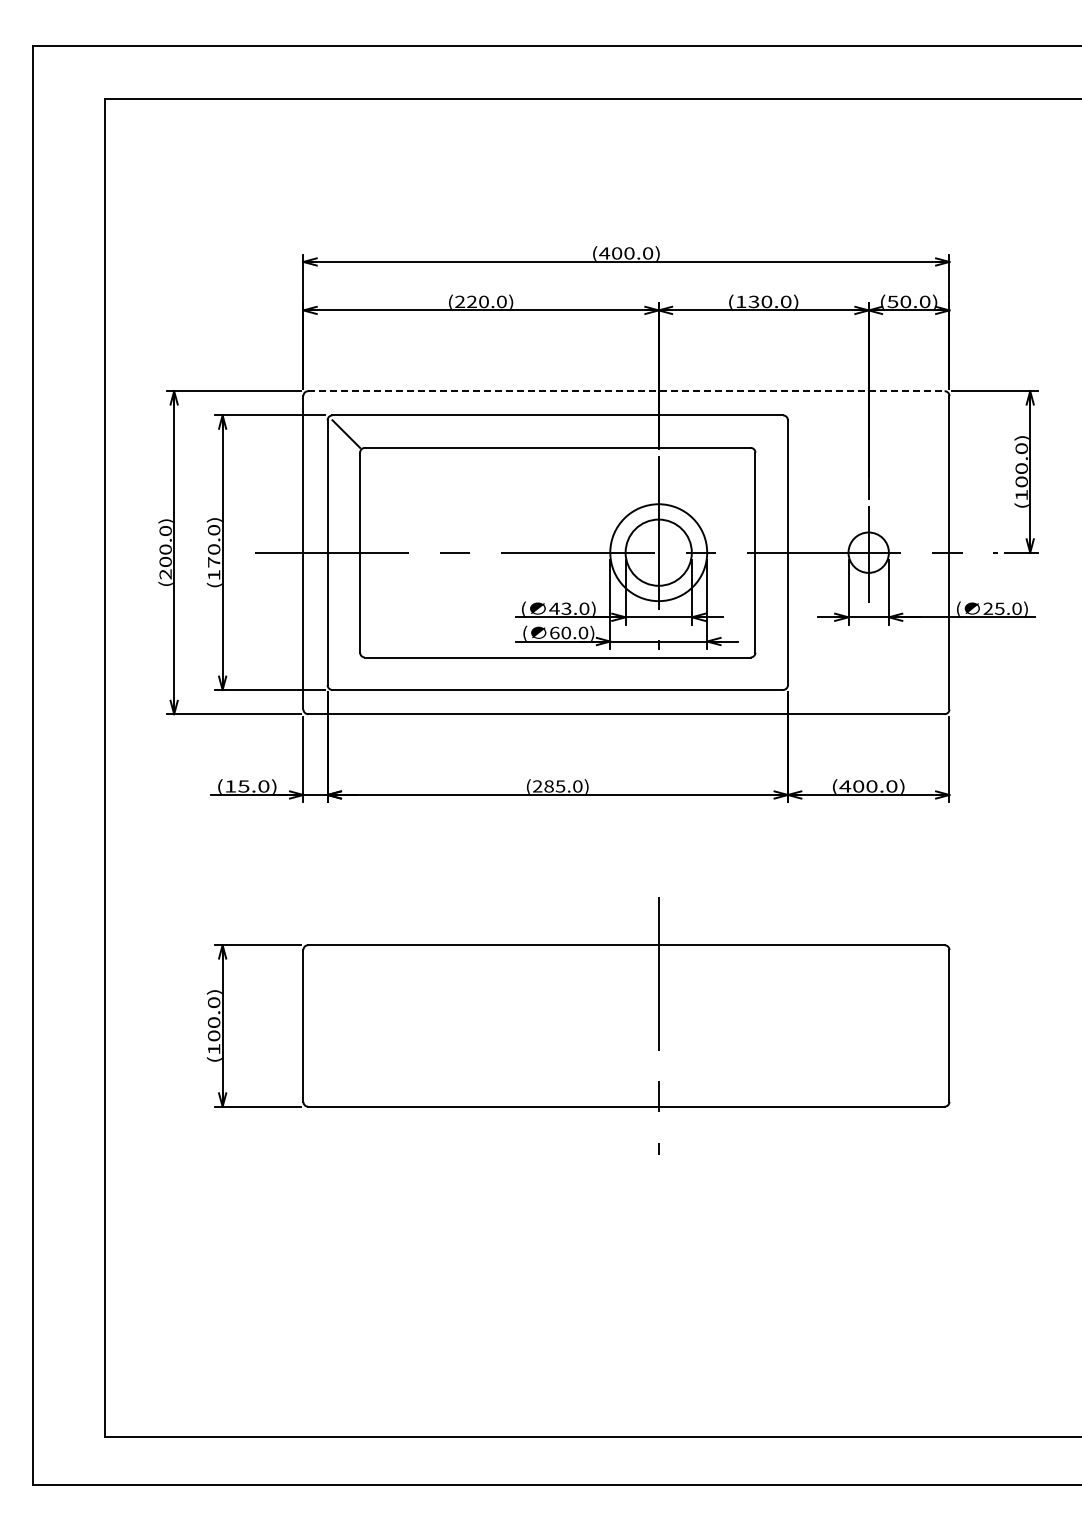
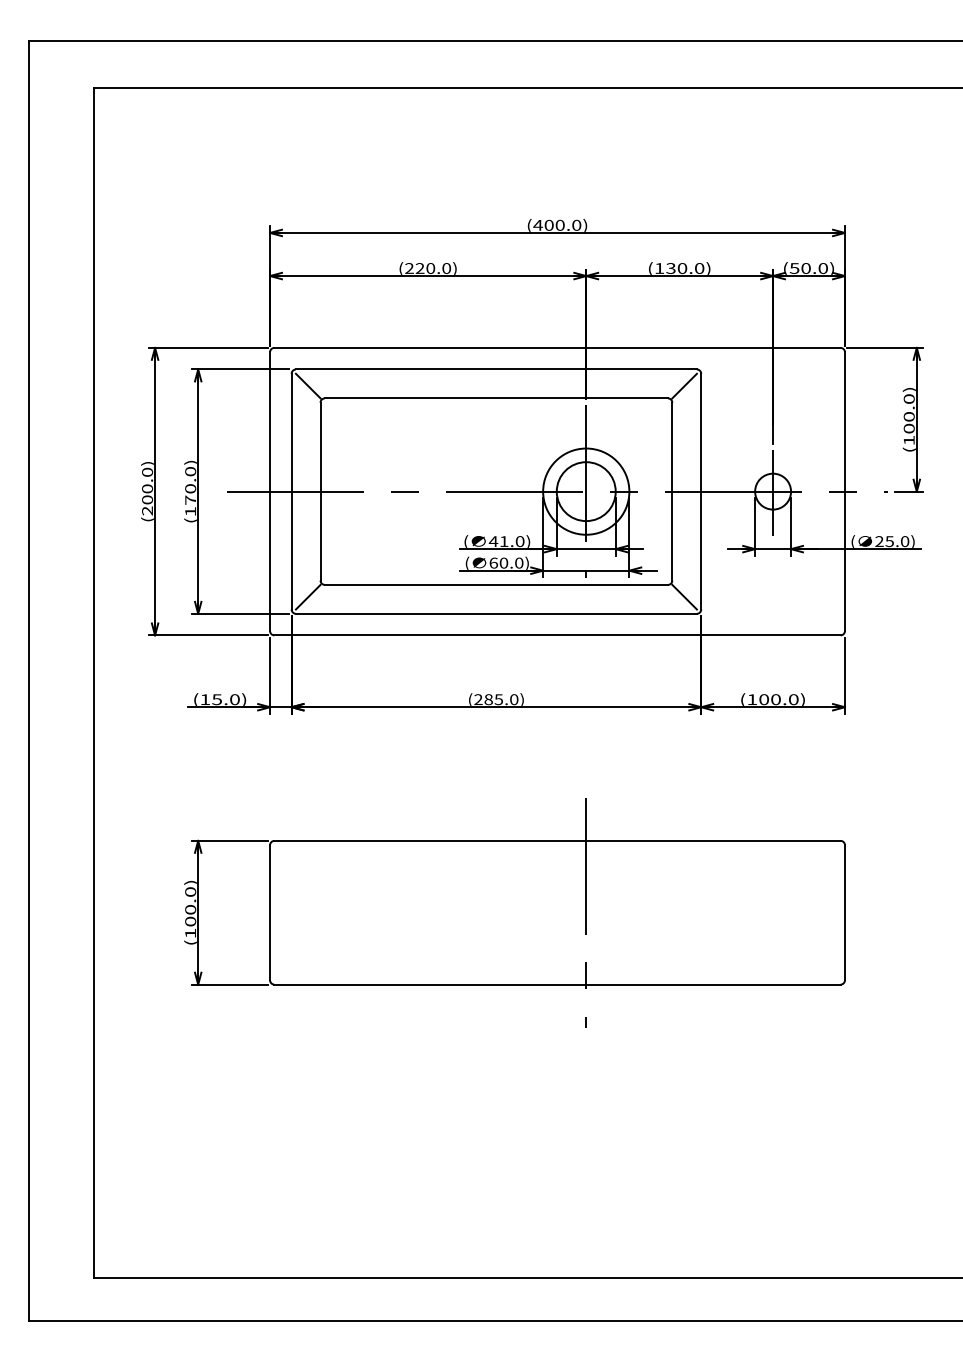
line: (626, 391) -> (557, 348), dashed -> solid
line: (769, 433) -> (684, 385), added
text: (566, 608) -> (504, 541), 43.0) -> 41.0)
line: (346, 671) -> (308, 597), added
line: (769, 671) -> (684, 597), added
text: (845, 786) -> (752, 699), (400.0) -> (100.0)

